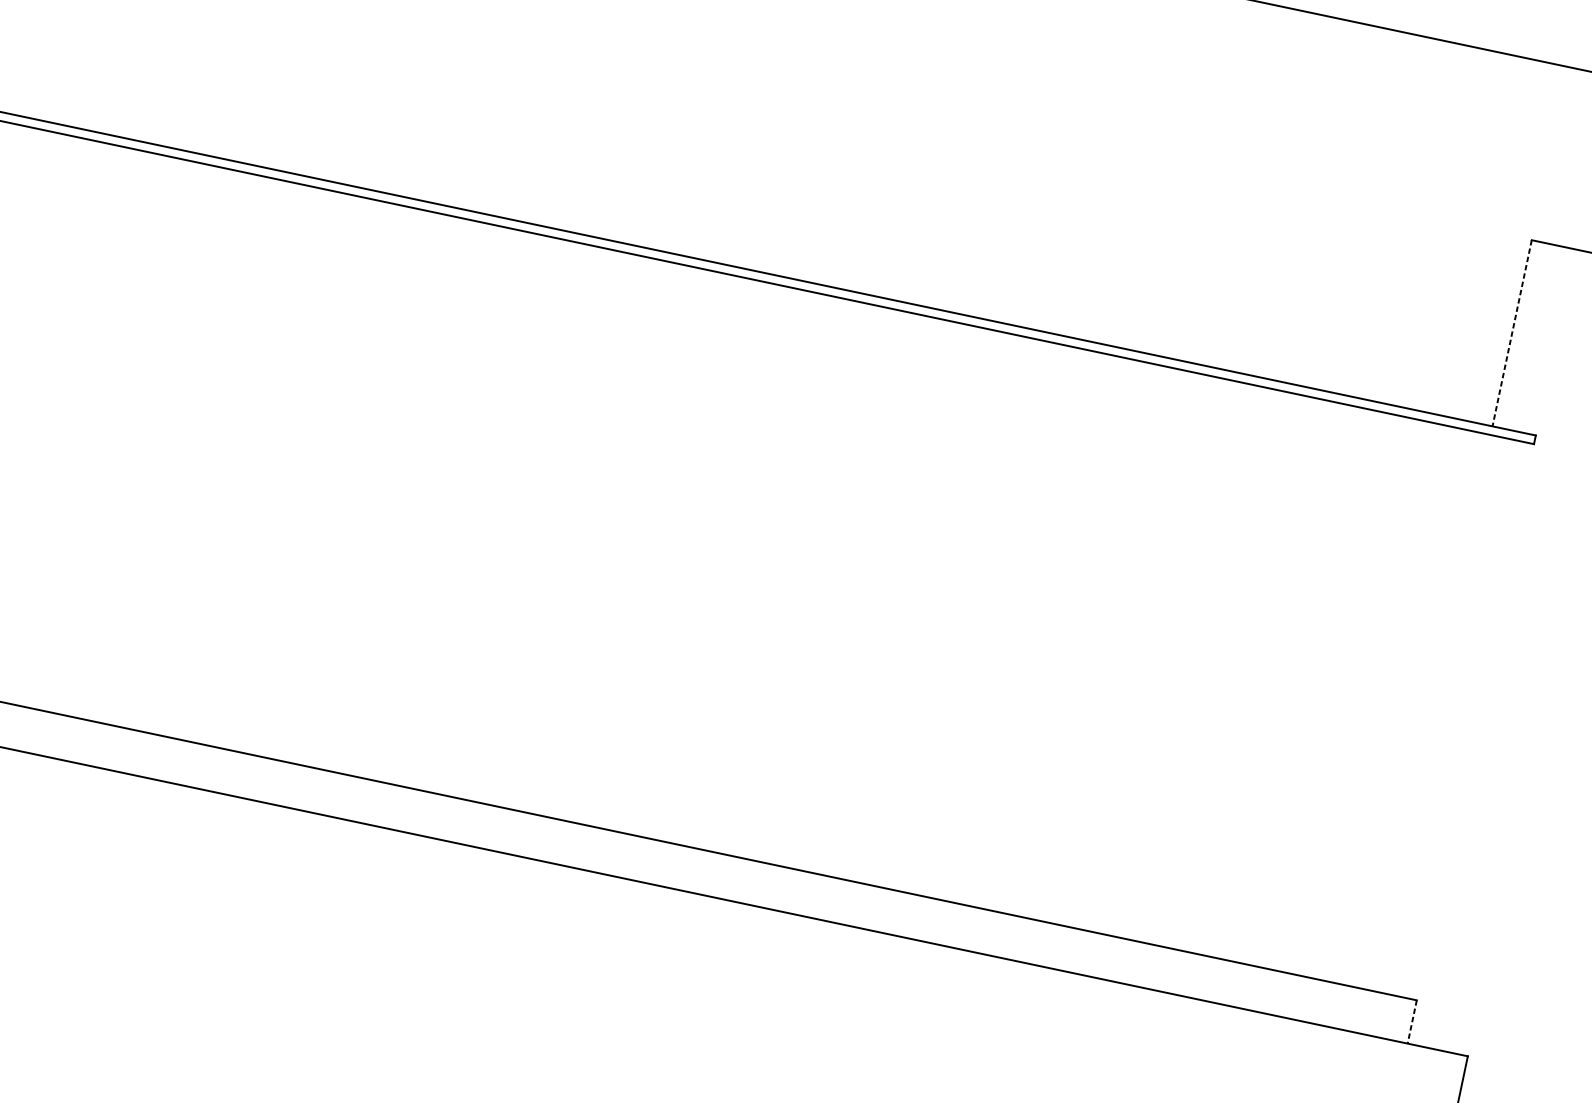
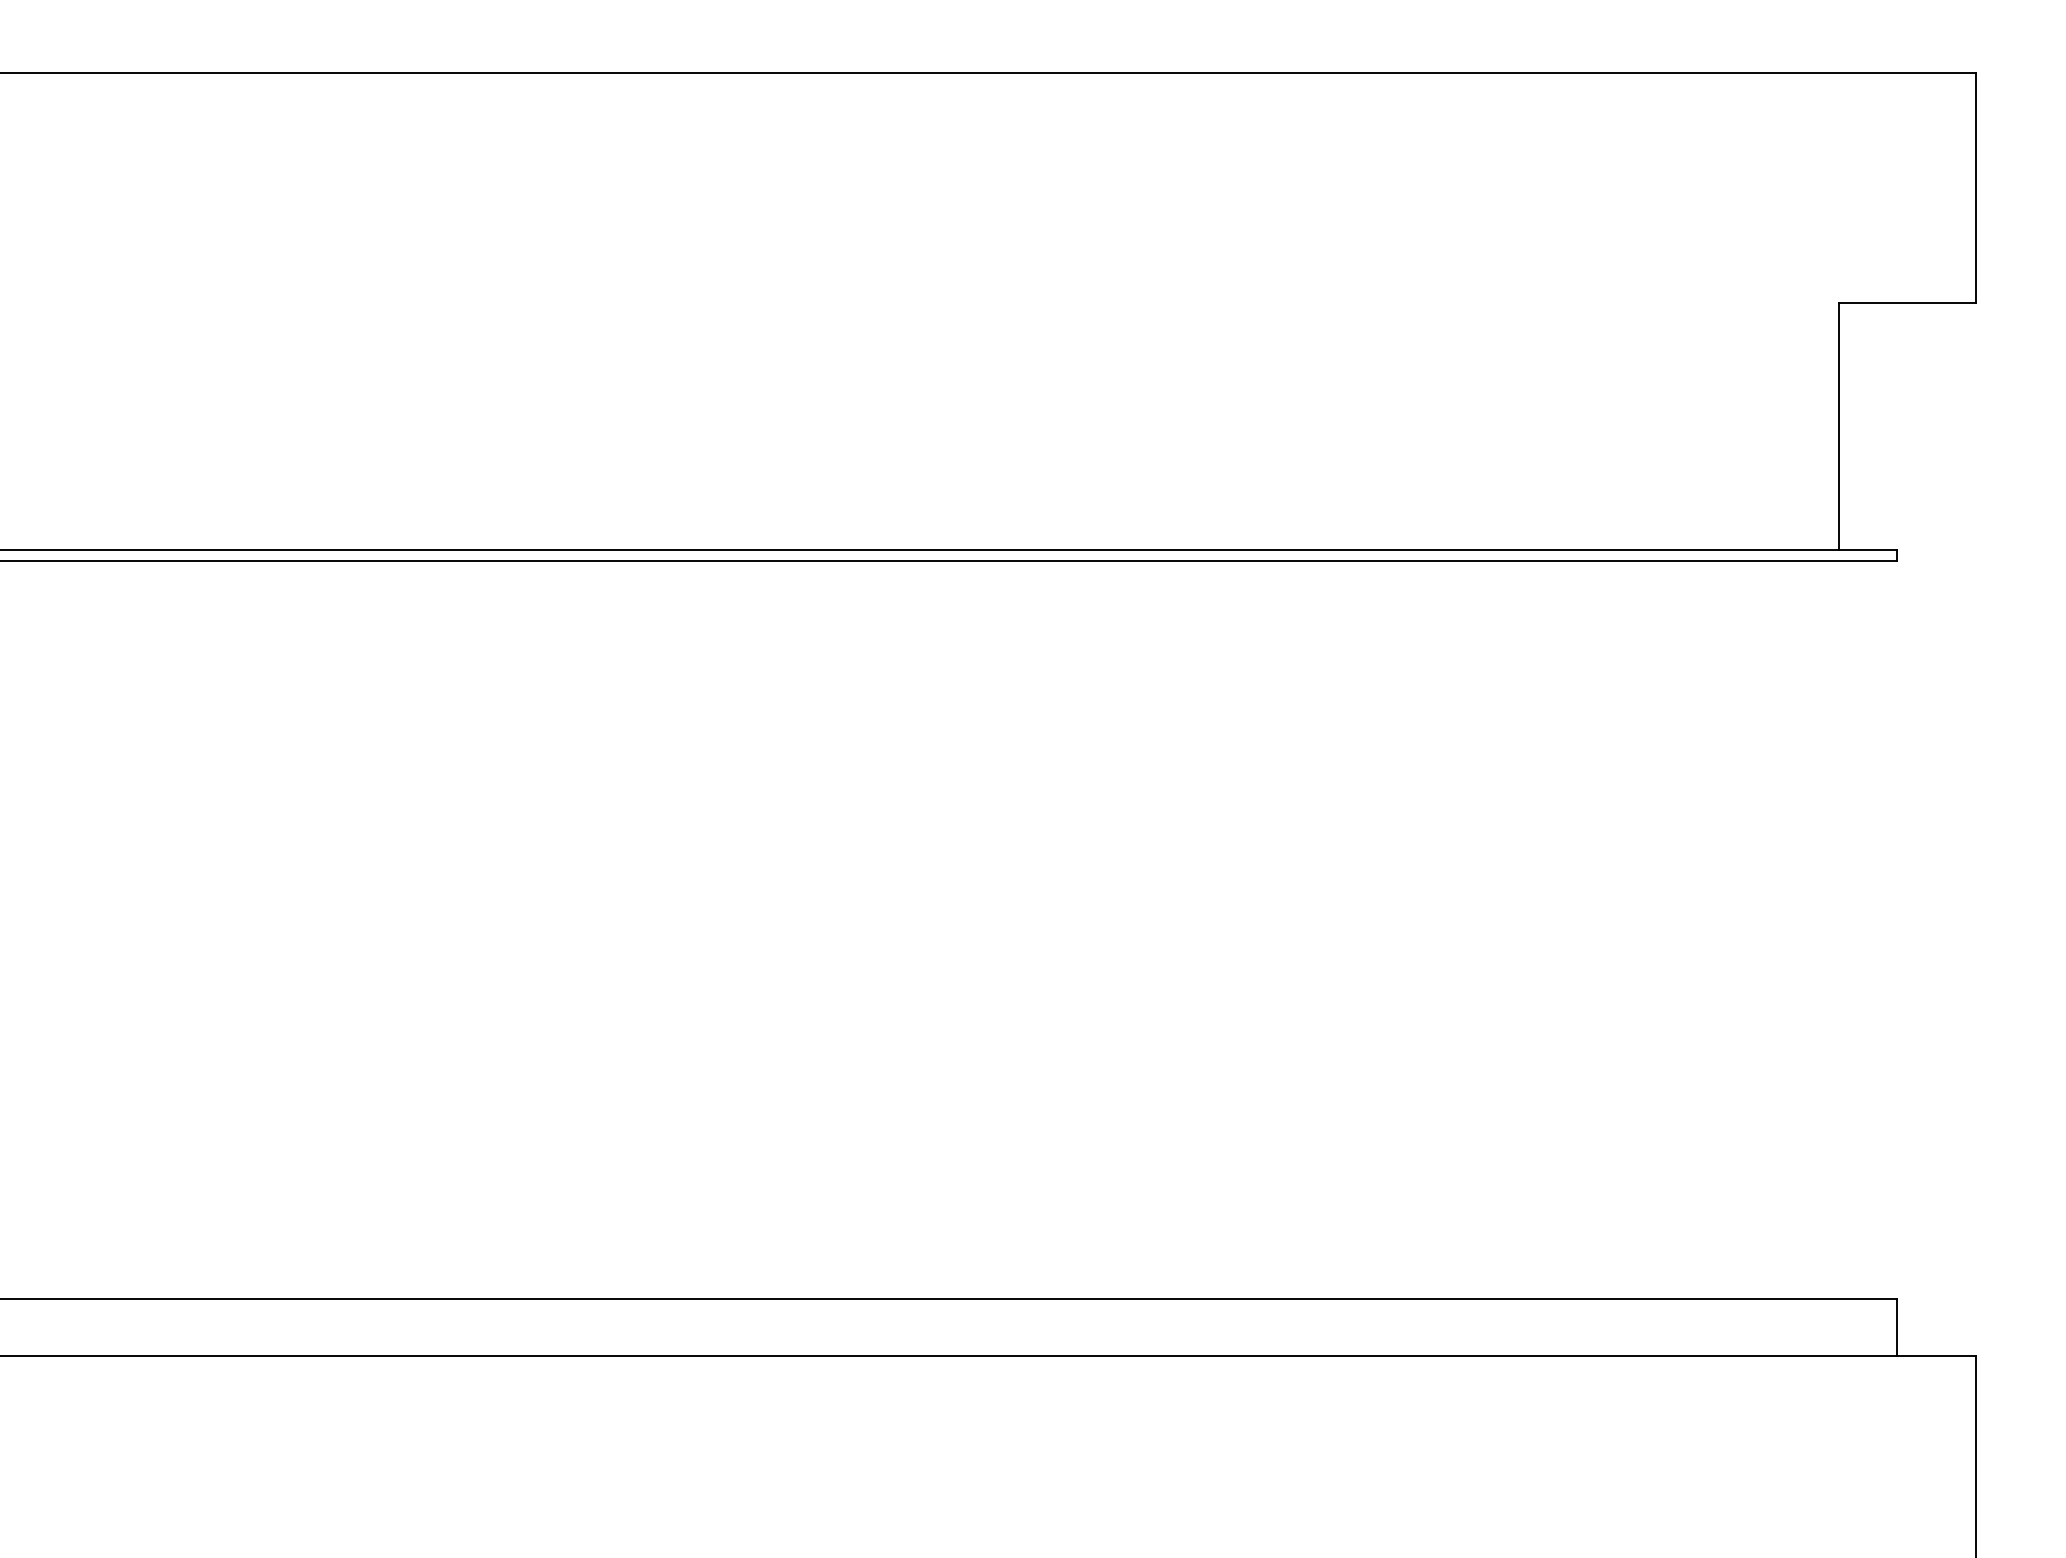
line: (1512, 334) -> (1839, 427), dashed -> solid
line: (1412, 1021) -> (1896, 1327), dashed -> solid

